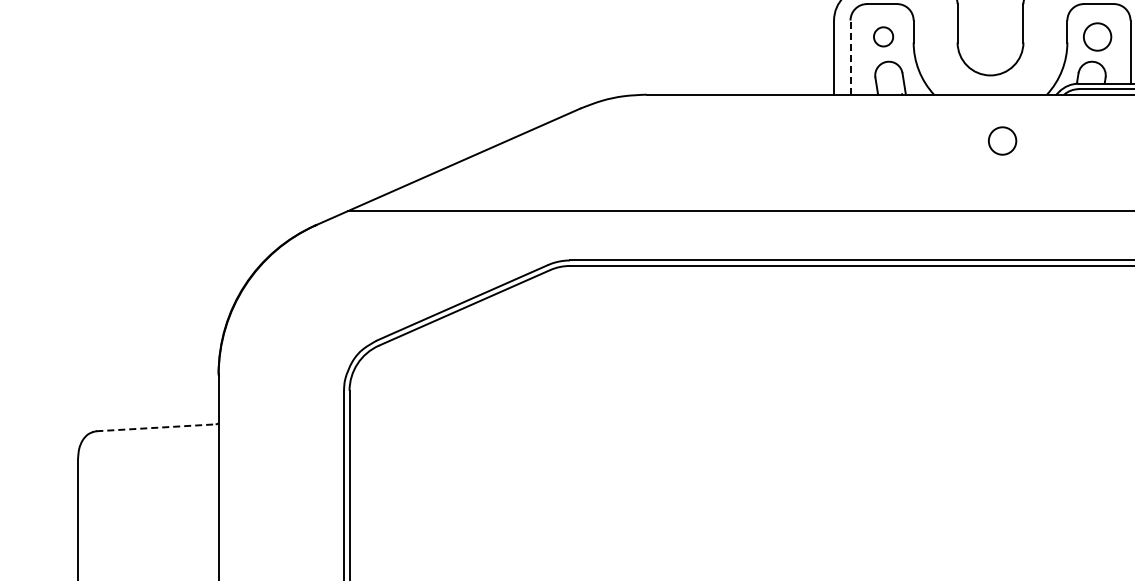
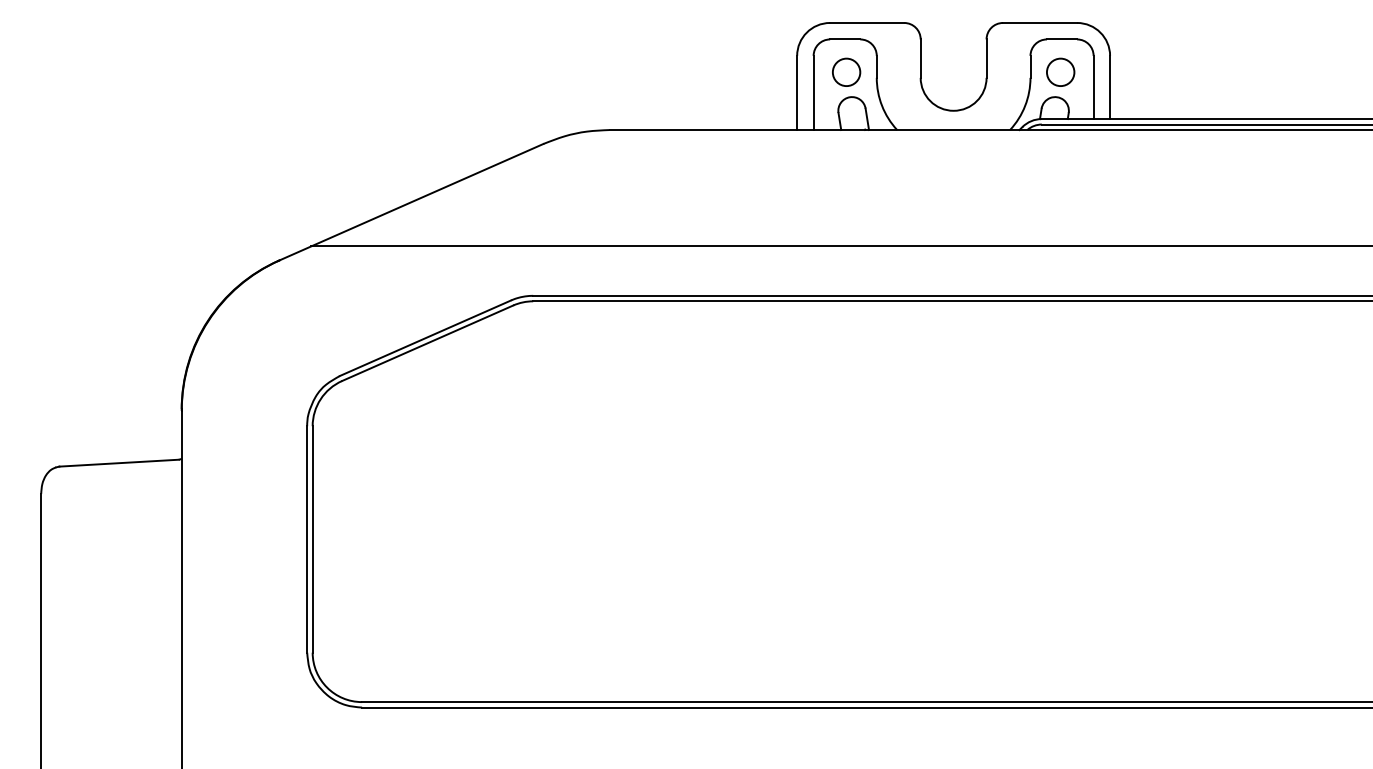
circle: (883, 36) -> (846, 71), size x1.43
line: (850, 57) -> (813, 92), dashed -> solid
circle: (1002, 140) -> (965, 175), removed
line: (156, 428) -> (119, 463), dashed -> solid

